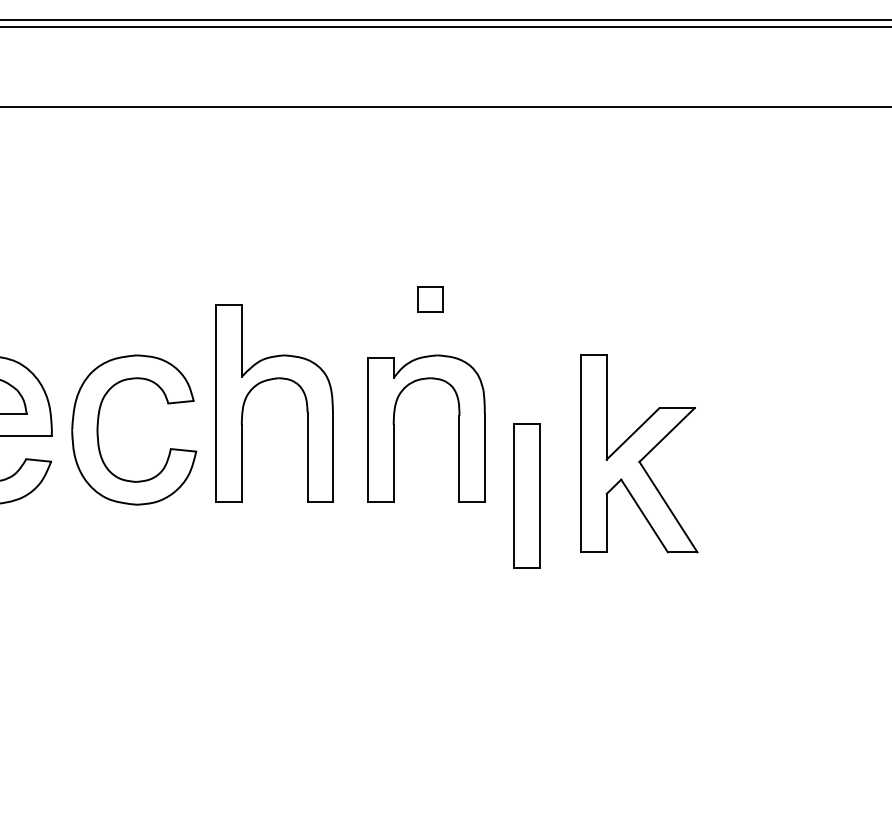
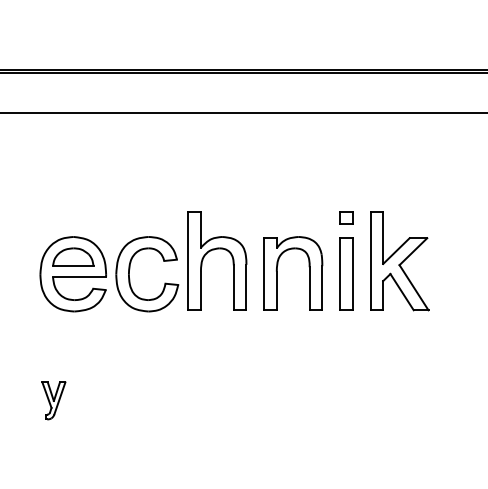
part: (431, 298) -> (346, 217), moved
part: (639, 454) -> (399, 261), moved
part: (527, 494) -> (346, 273), moved

